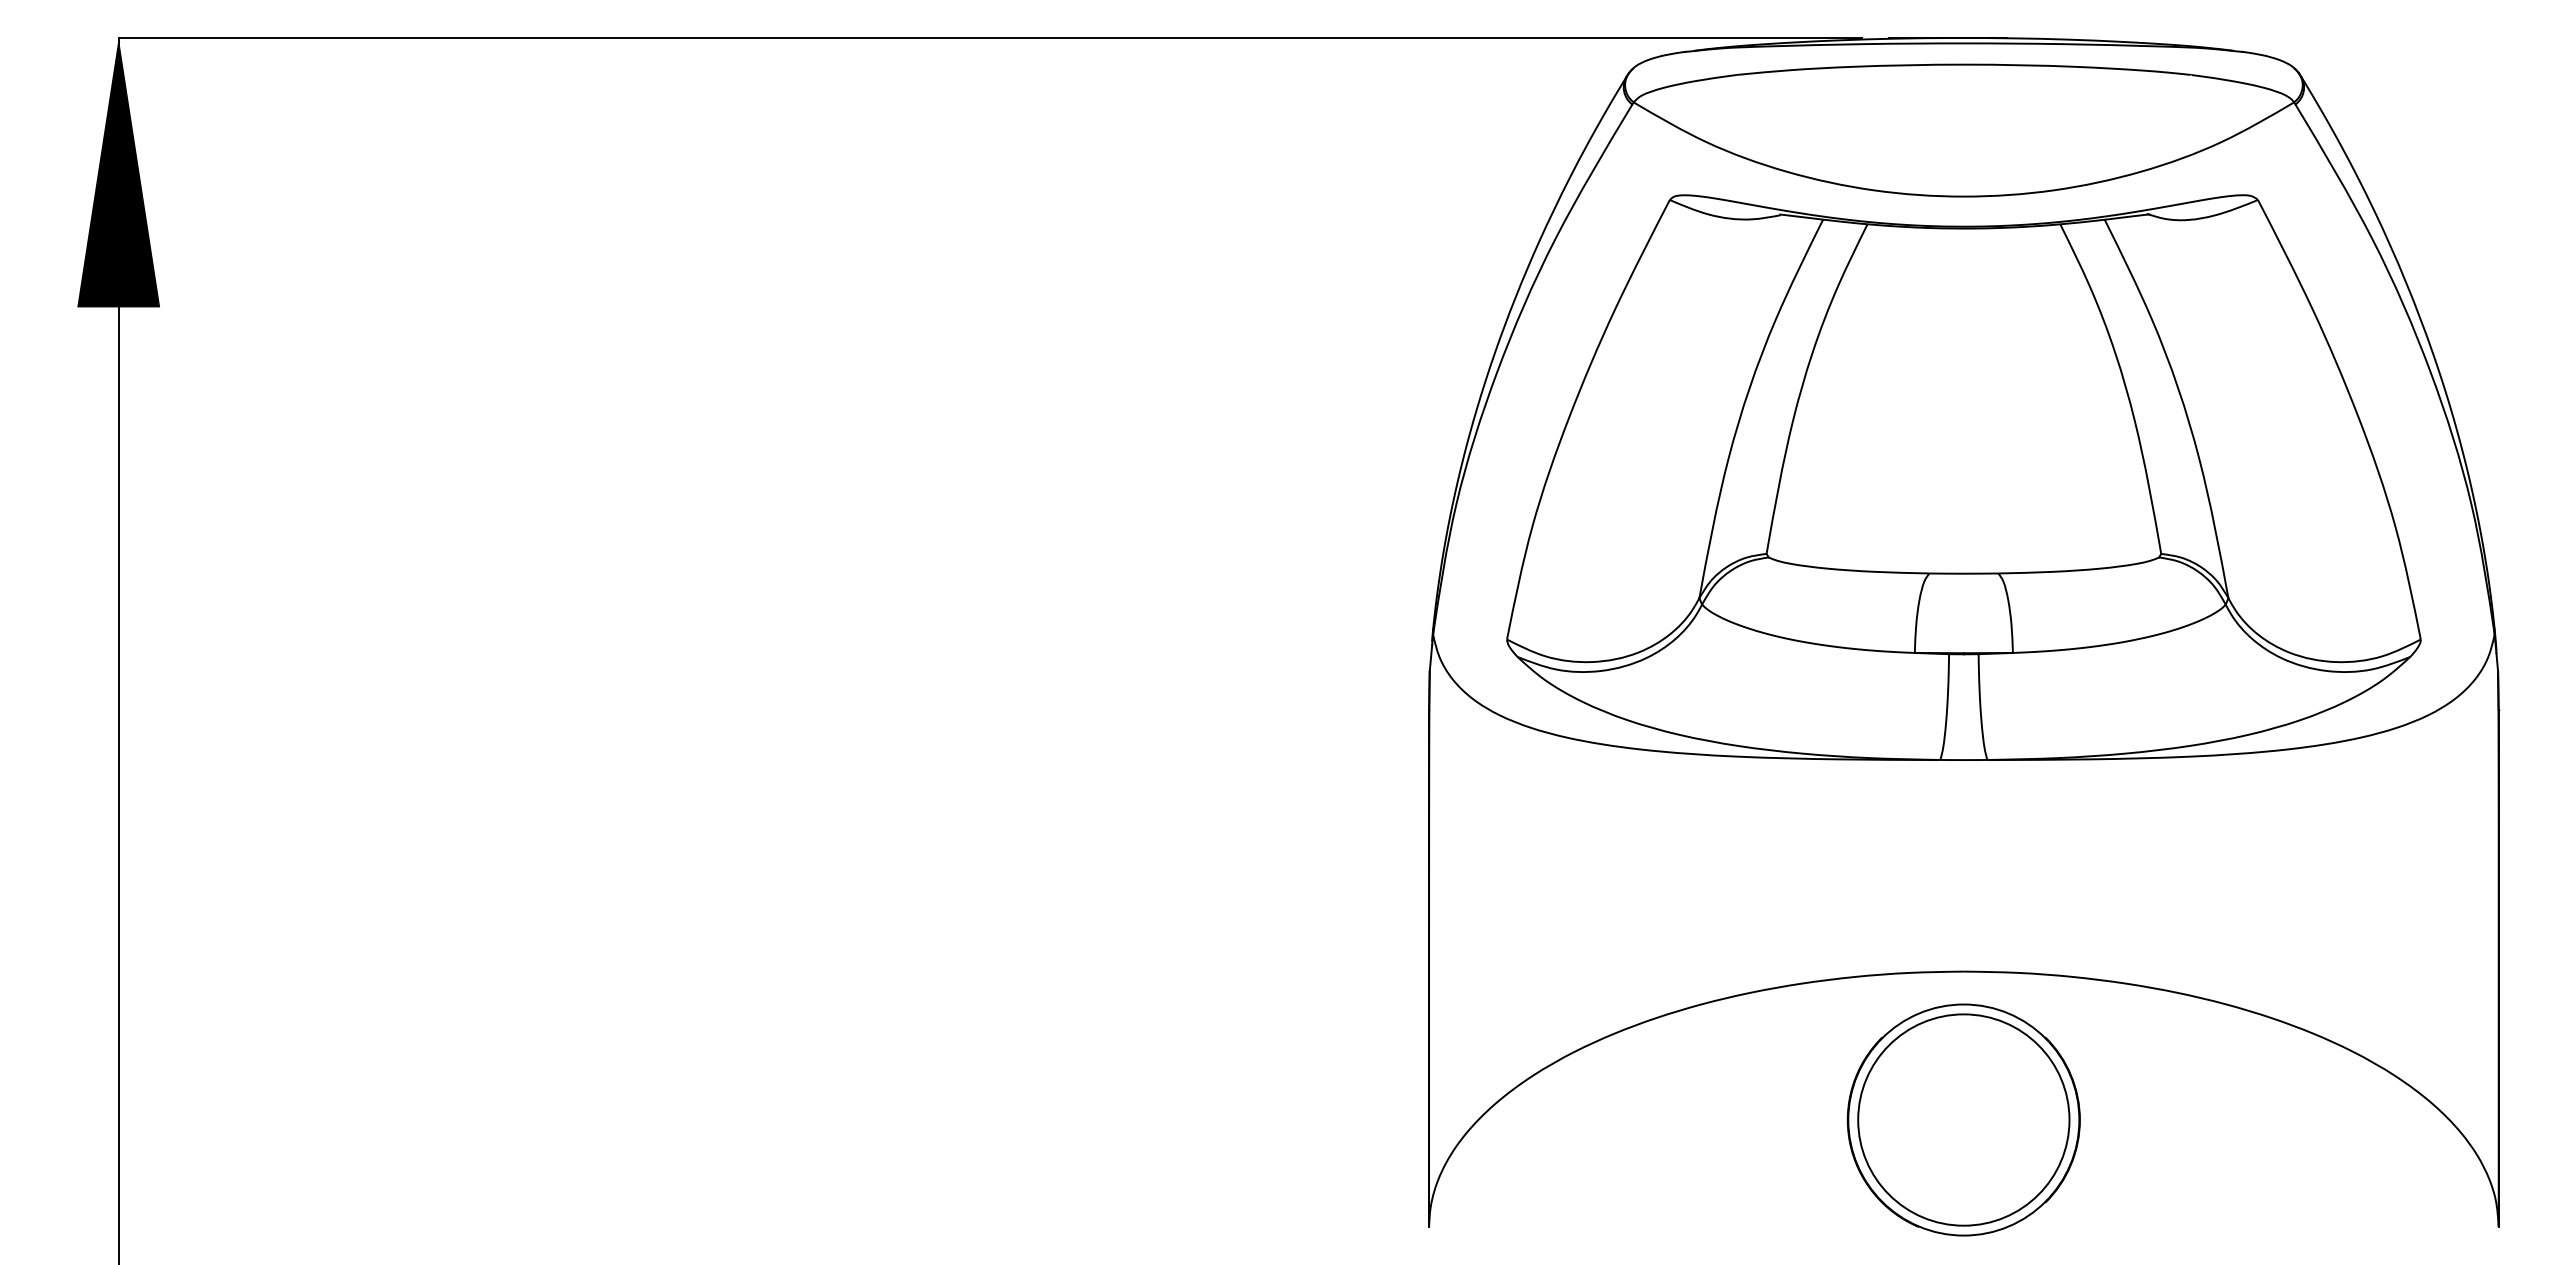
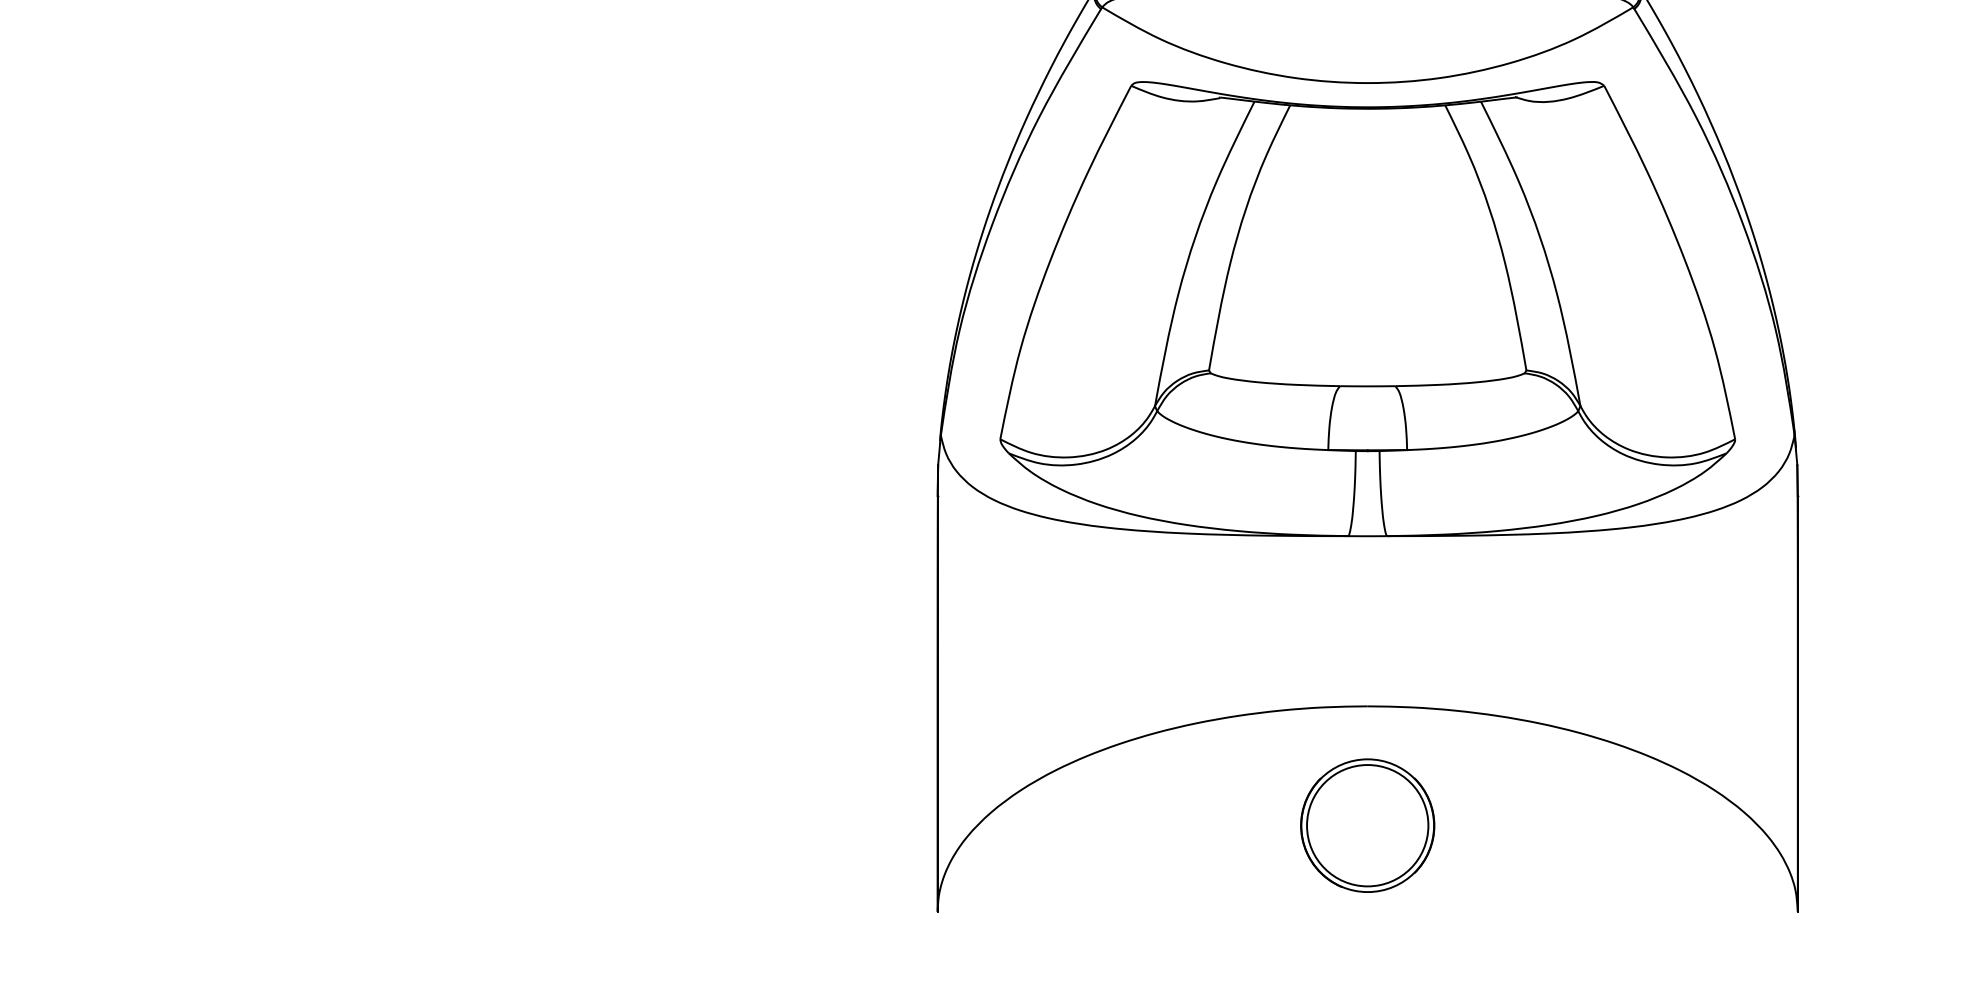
part: (1963, 1119) -> (1367, 825), size x0.71

